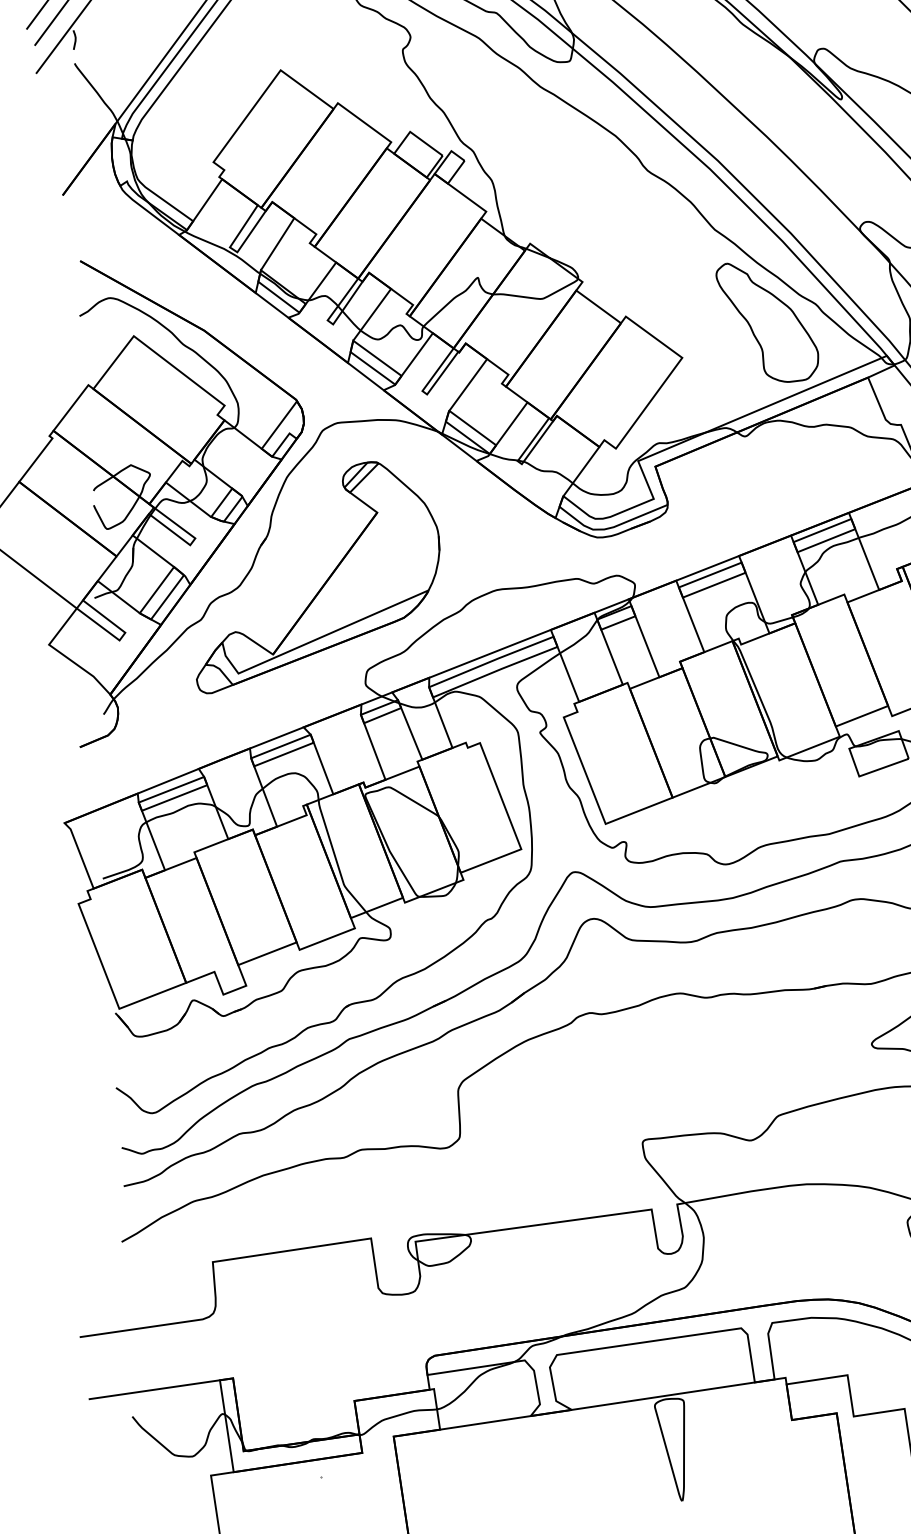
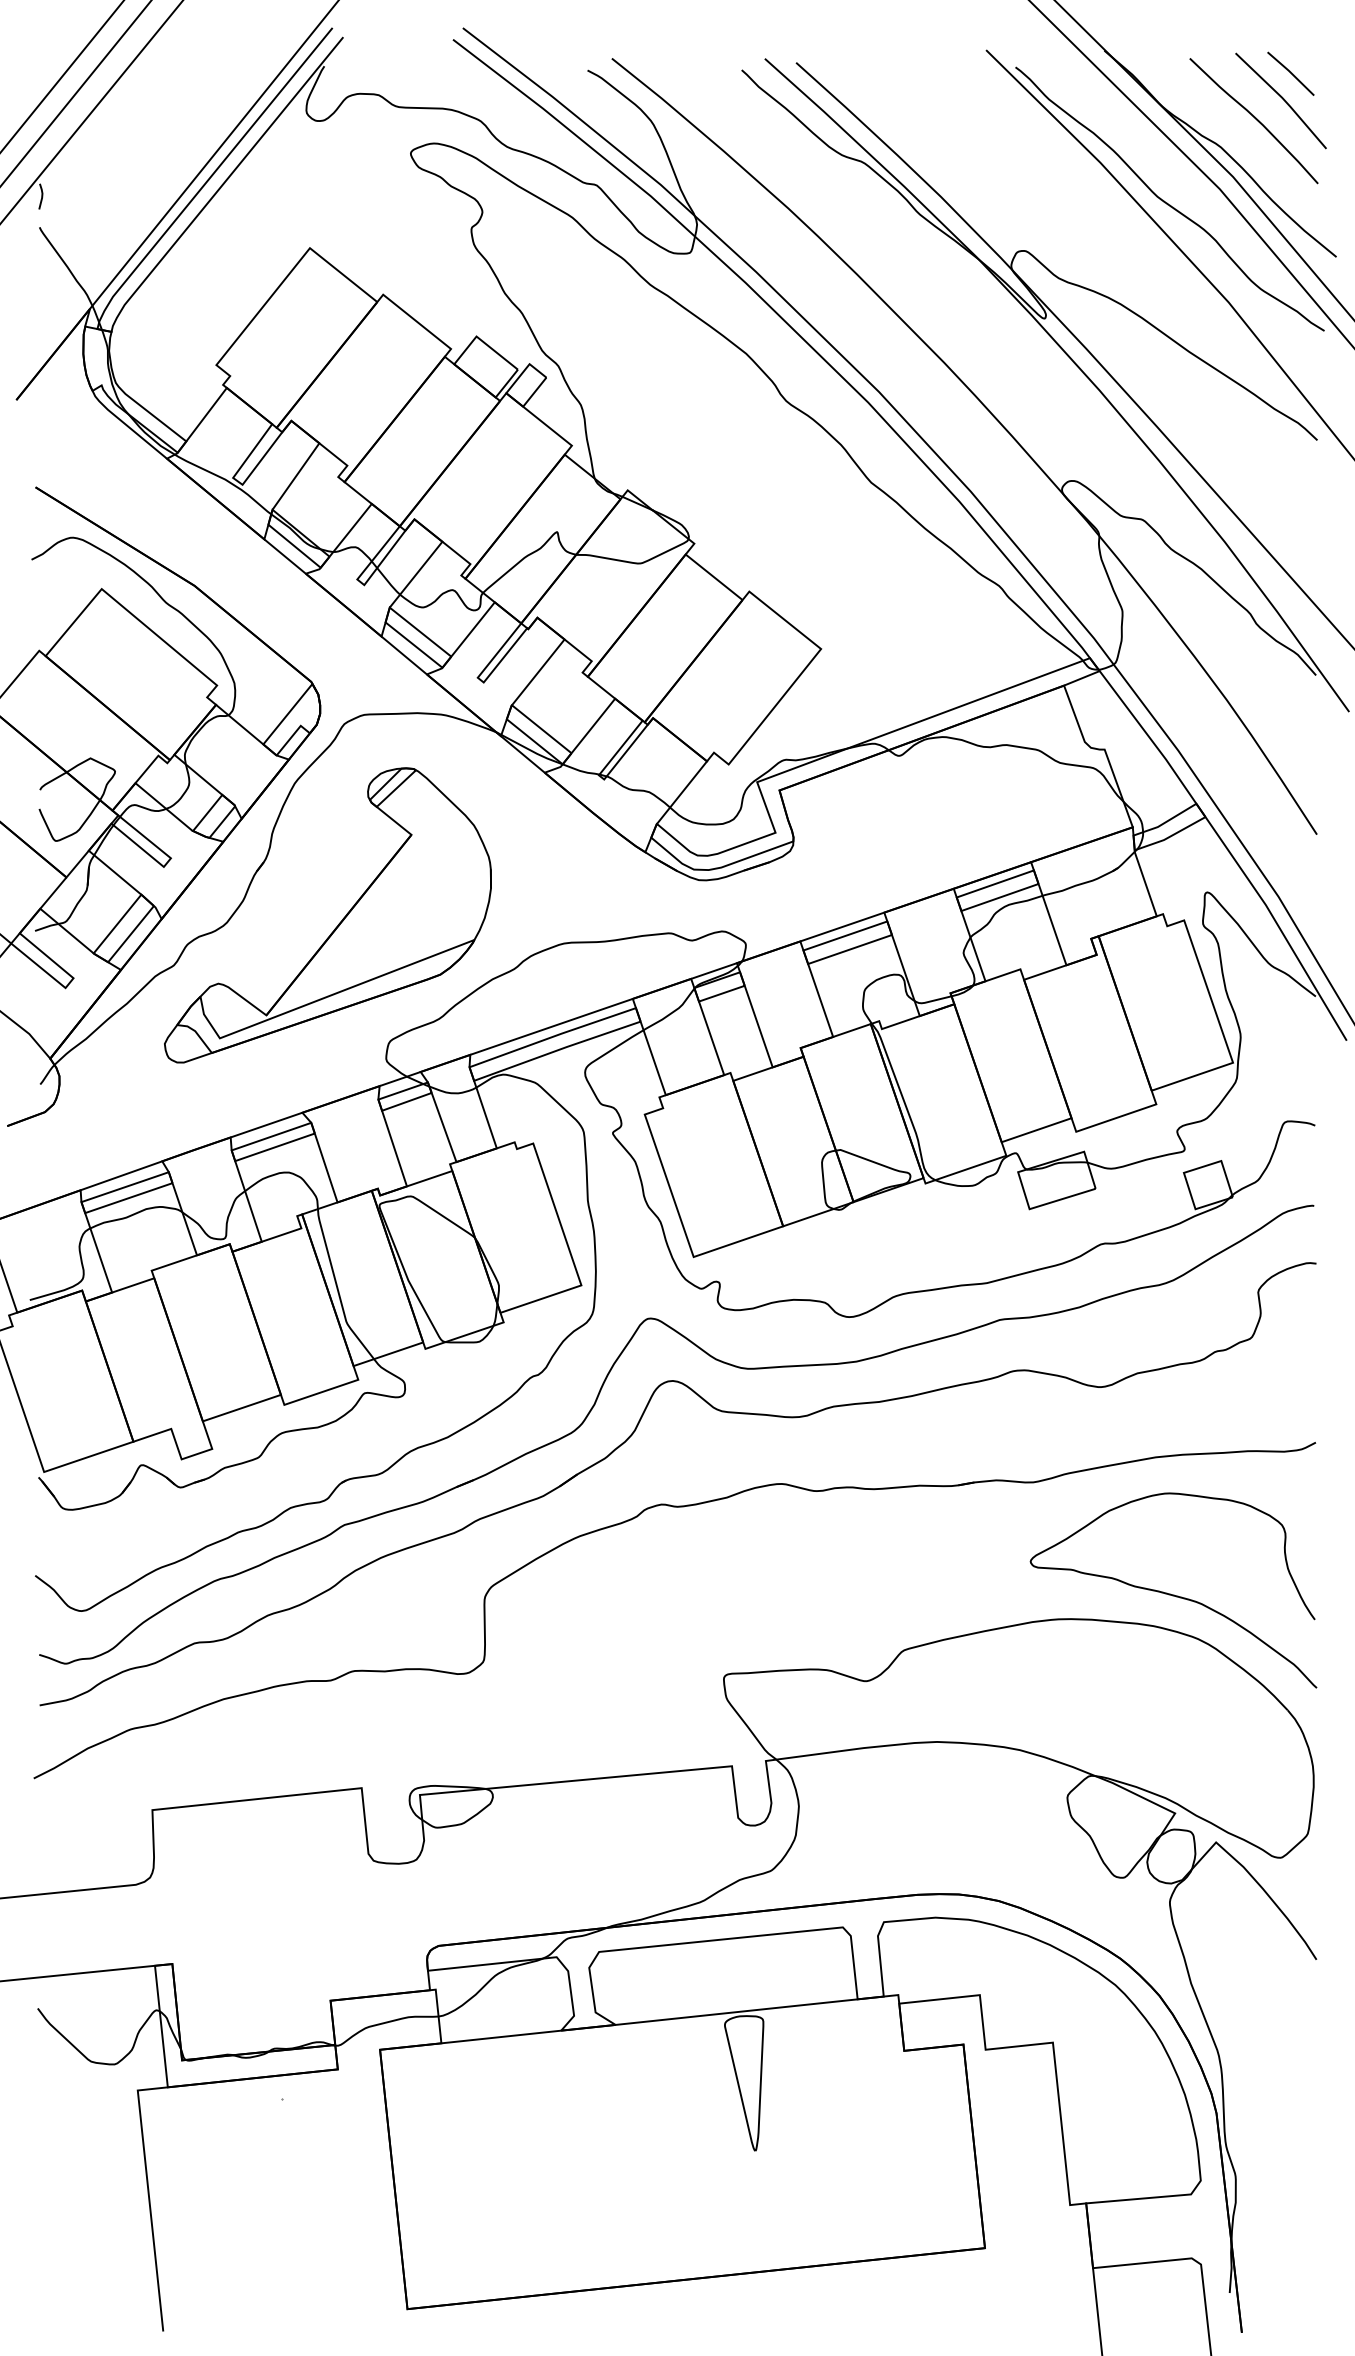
part: (767, 322) -> (934, 607), removed

